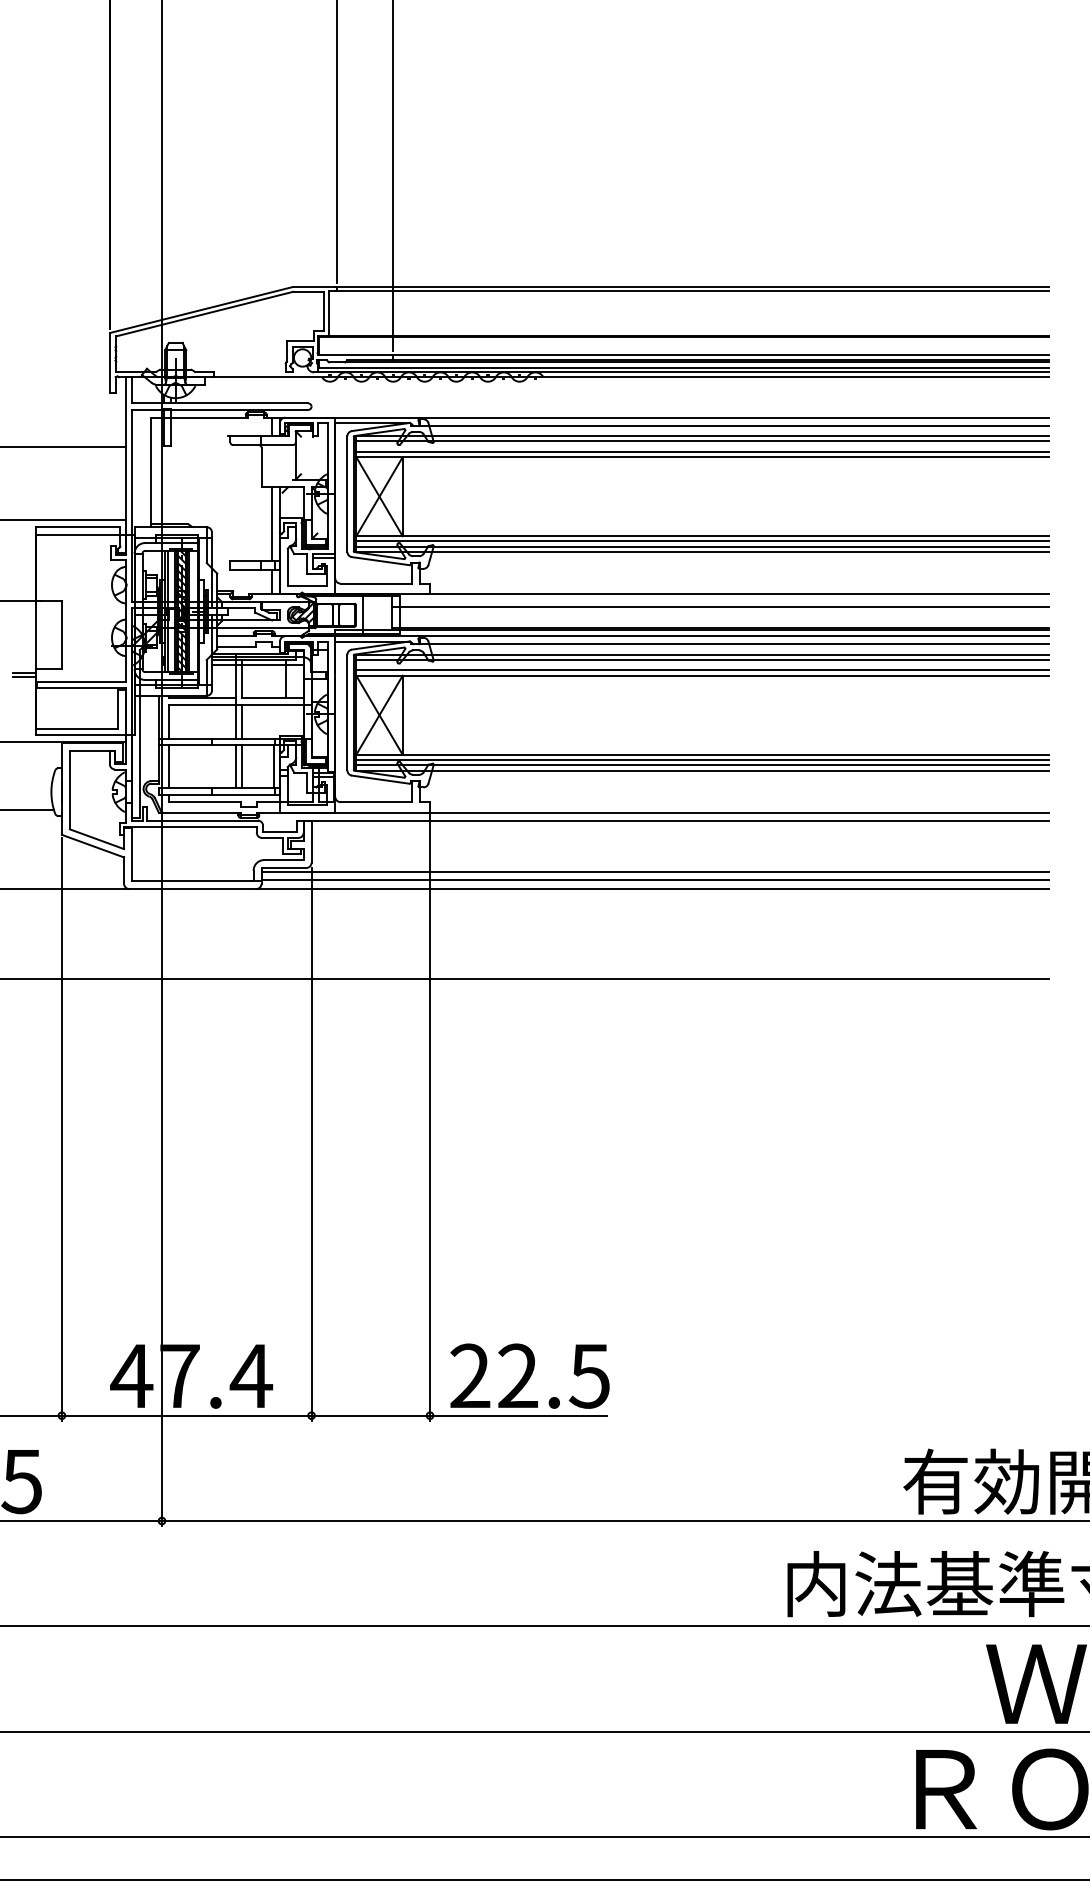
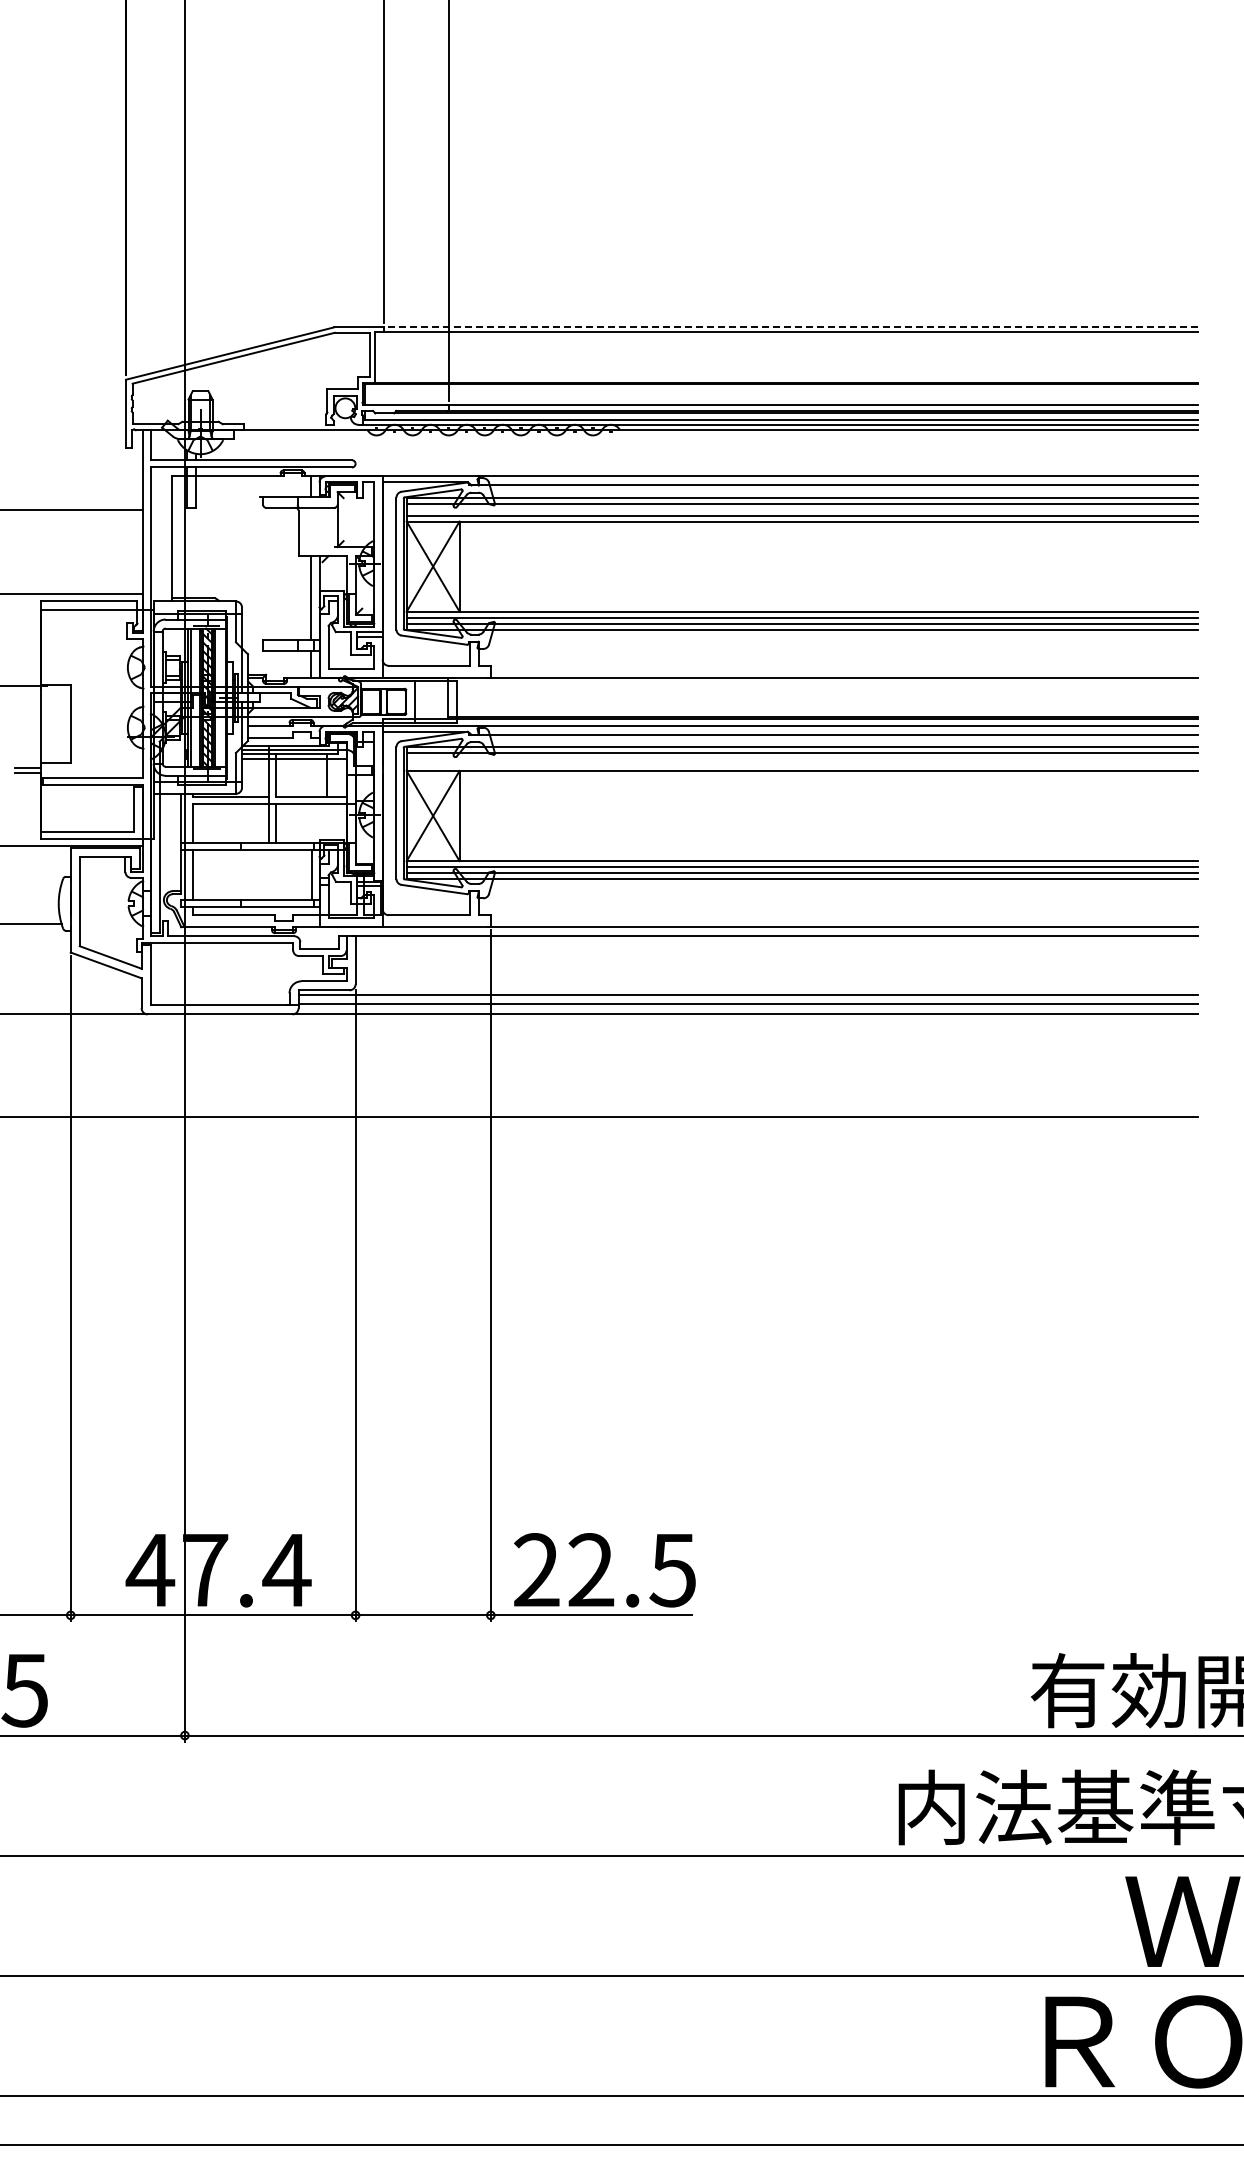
line: (691, 287) -> (789, 327), solid -> dashed
line: (720, 606) -> (822, 692), removed
line: (702, 670) -> (801, 764), removed
line: (236, 766) -> (269, 874), removed
line: (242, 766) -> (276, 874), removed

